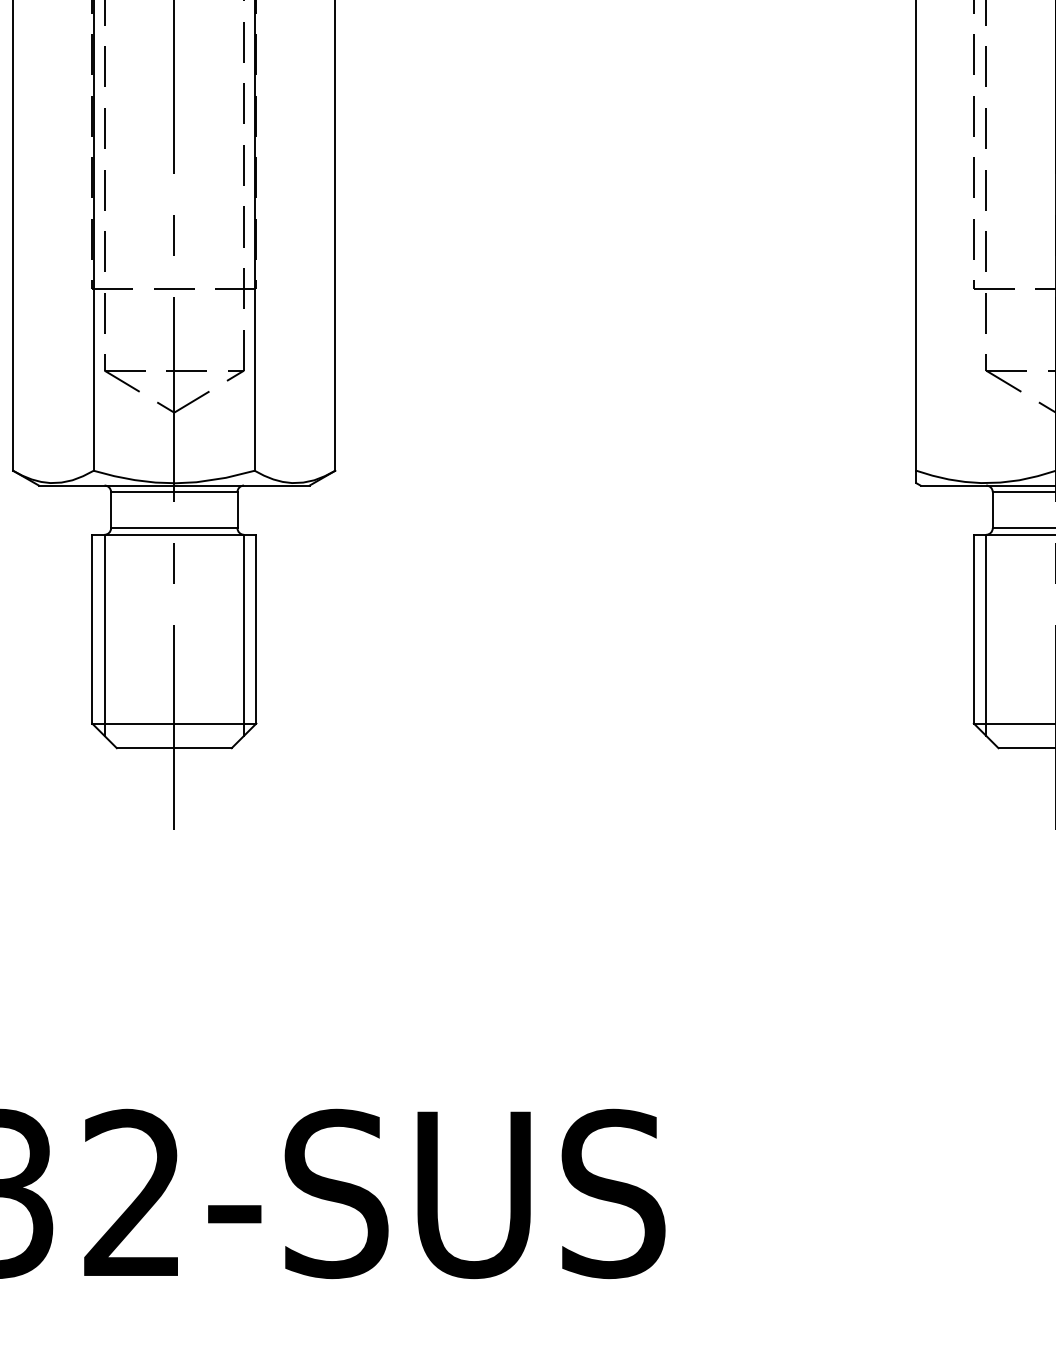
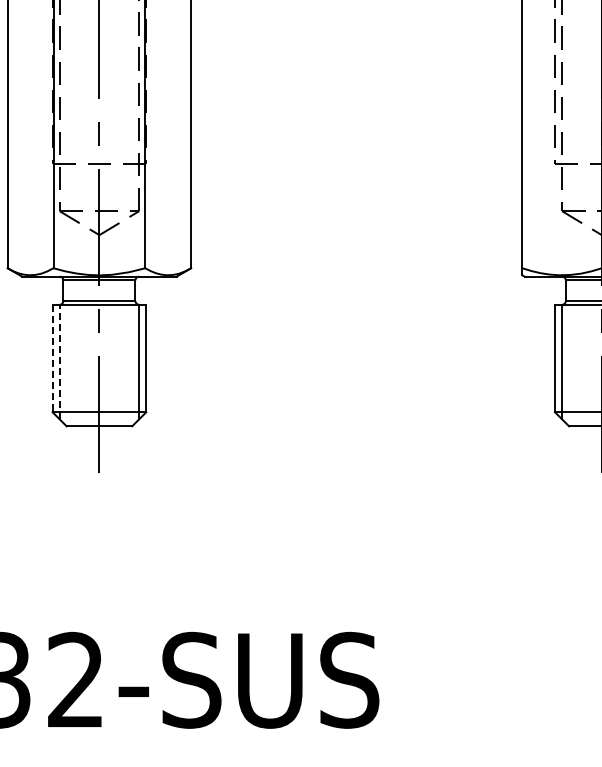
line: (91, 629) -> (52, 358), solid -> dashed
line: (104, 634) -> (59, 361), solid -> dashed

